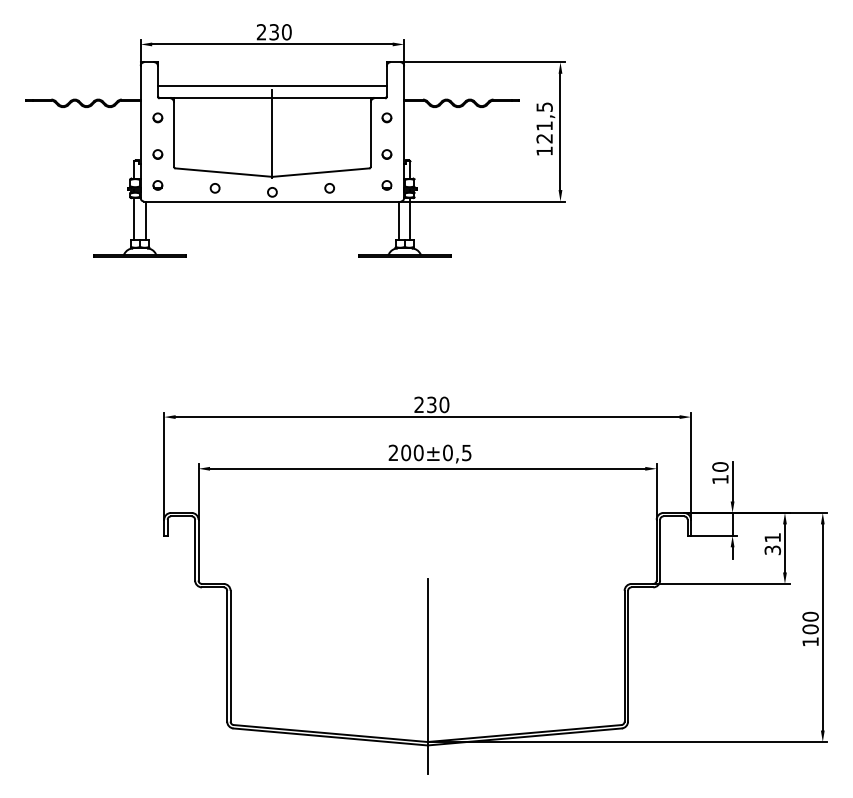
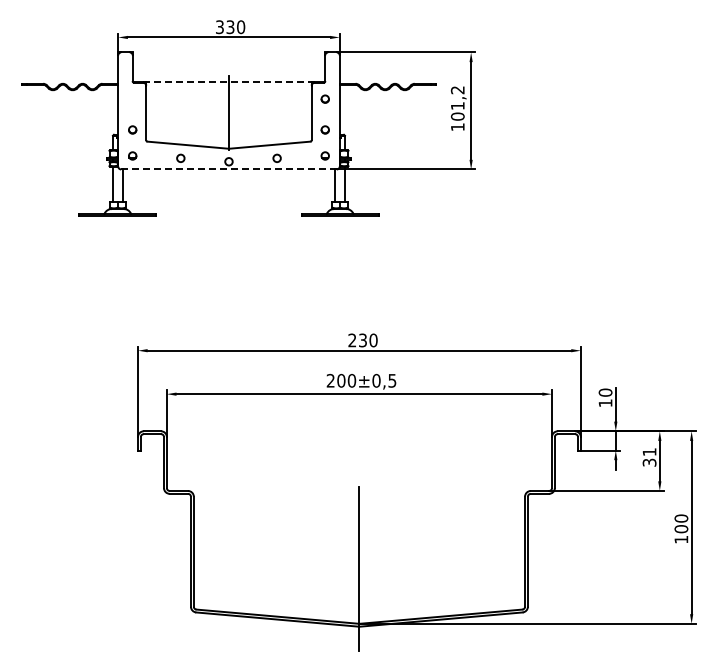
text: (261, 32) -> (219, 27), 230 -> 330
line: (271, 86) -> (228, 72), removed
line: (271, 98) -> (228, 82), solid -> dashed
part: (157, 117) -> (132, 98), removed
text: (544, 123) -> (457, 103), 121,5 -> 101,2
line: (271, 201) -> (228, 169), solid -> dashed

